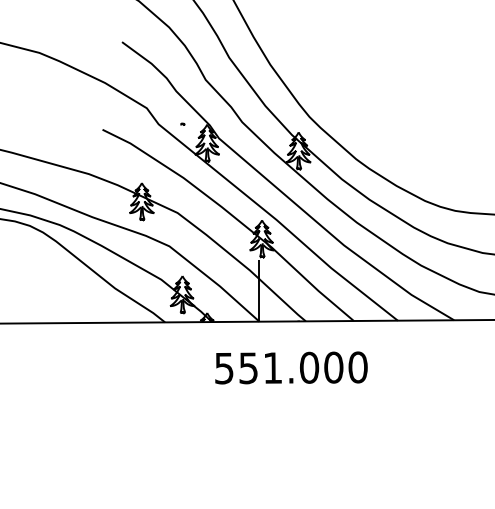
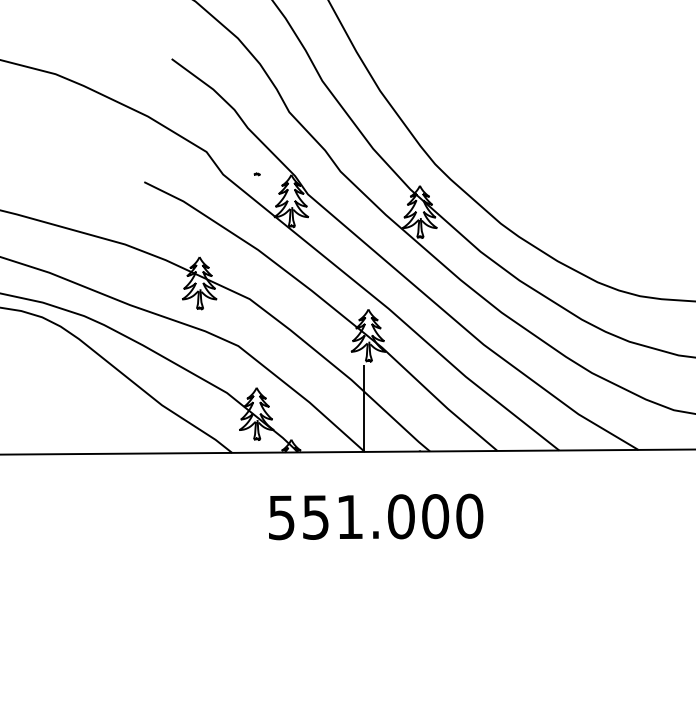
text: (291, 367) -> (376, 516), moved

